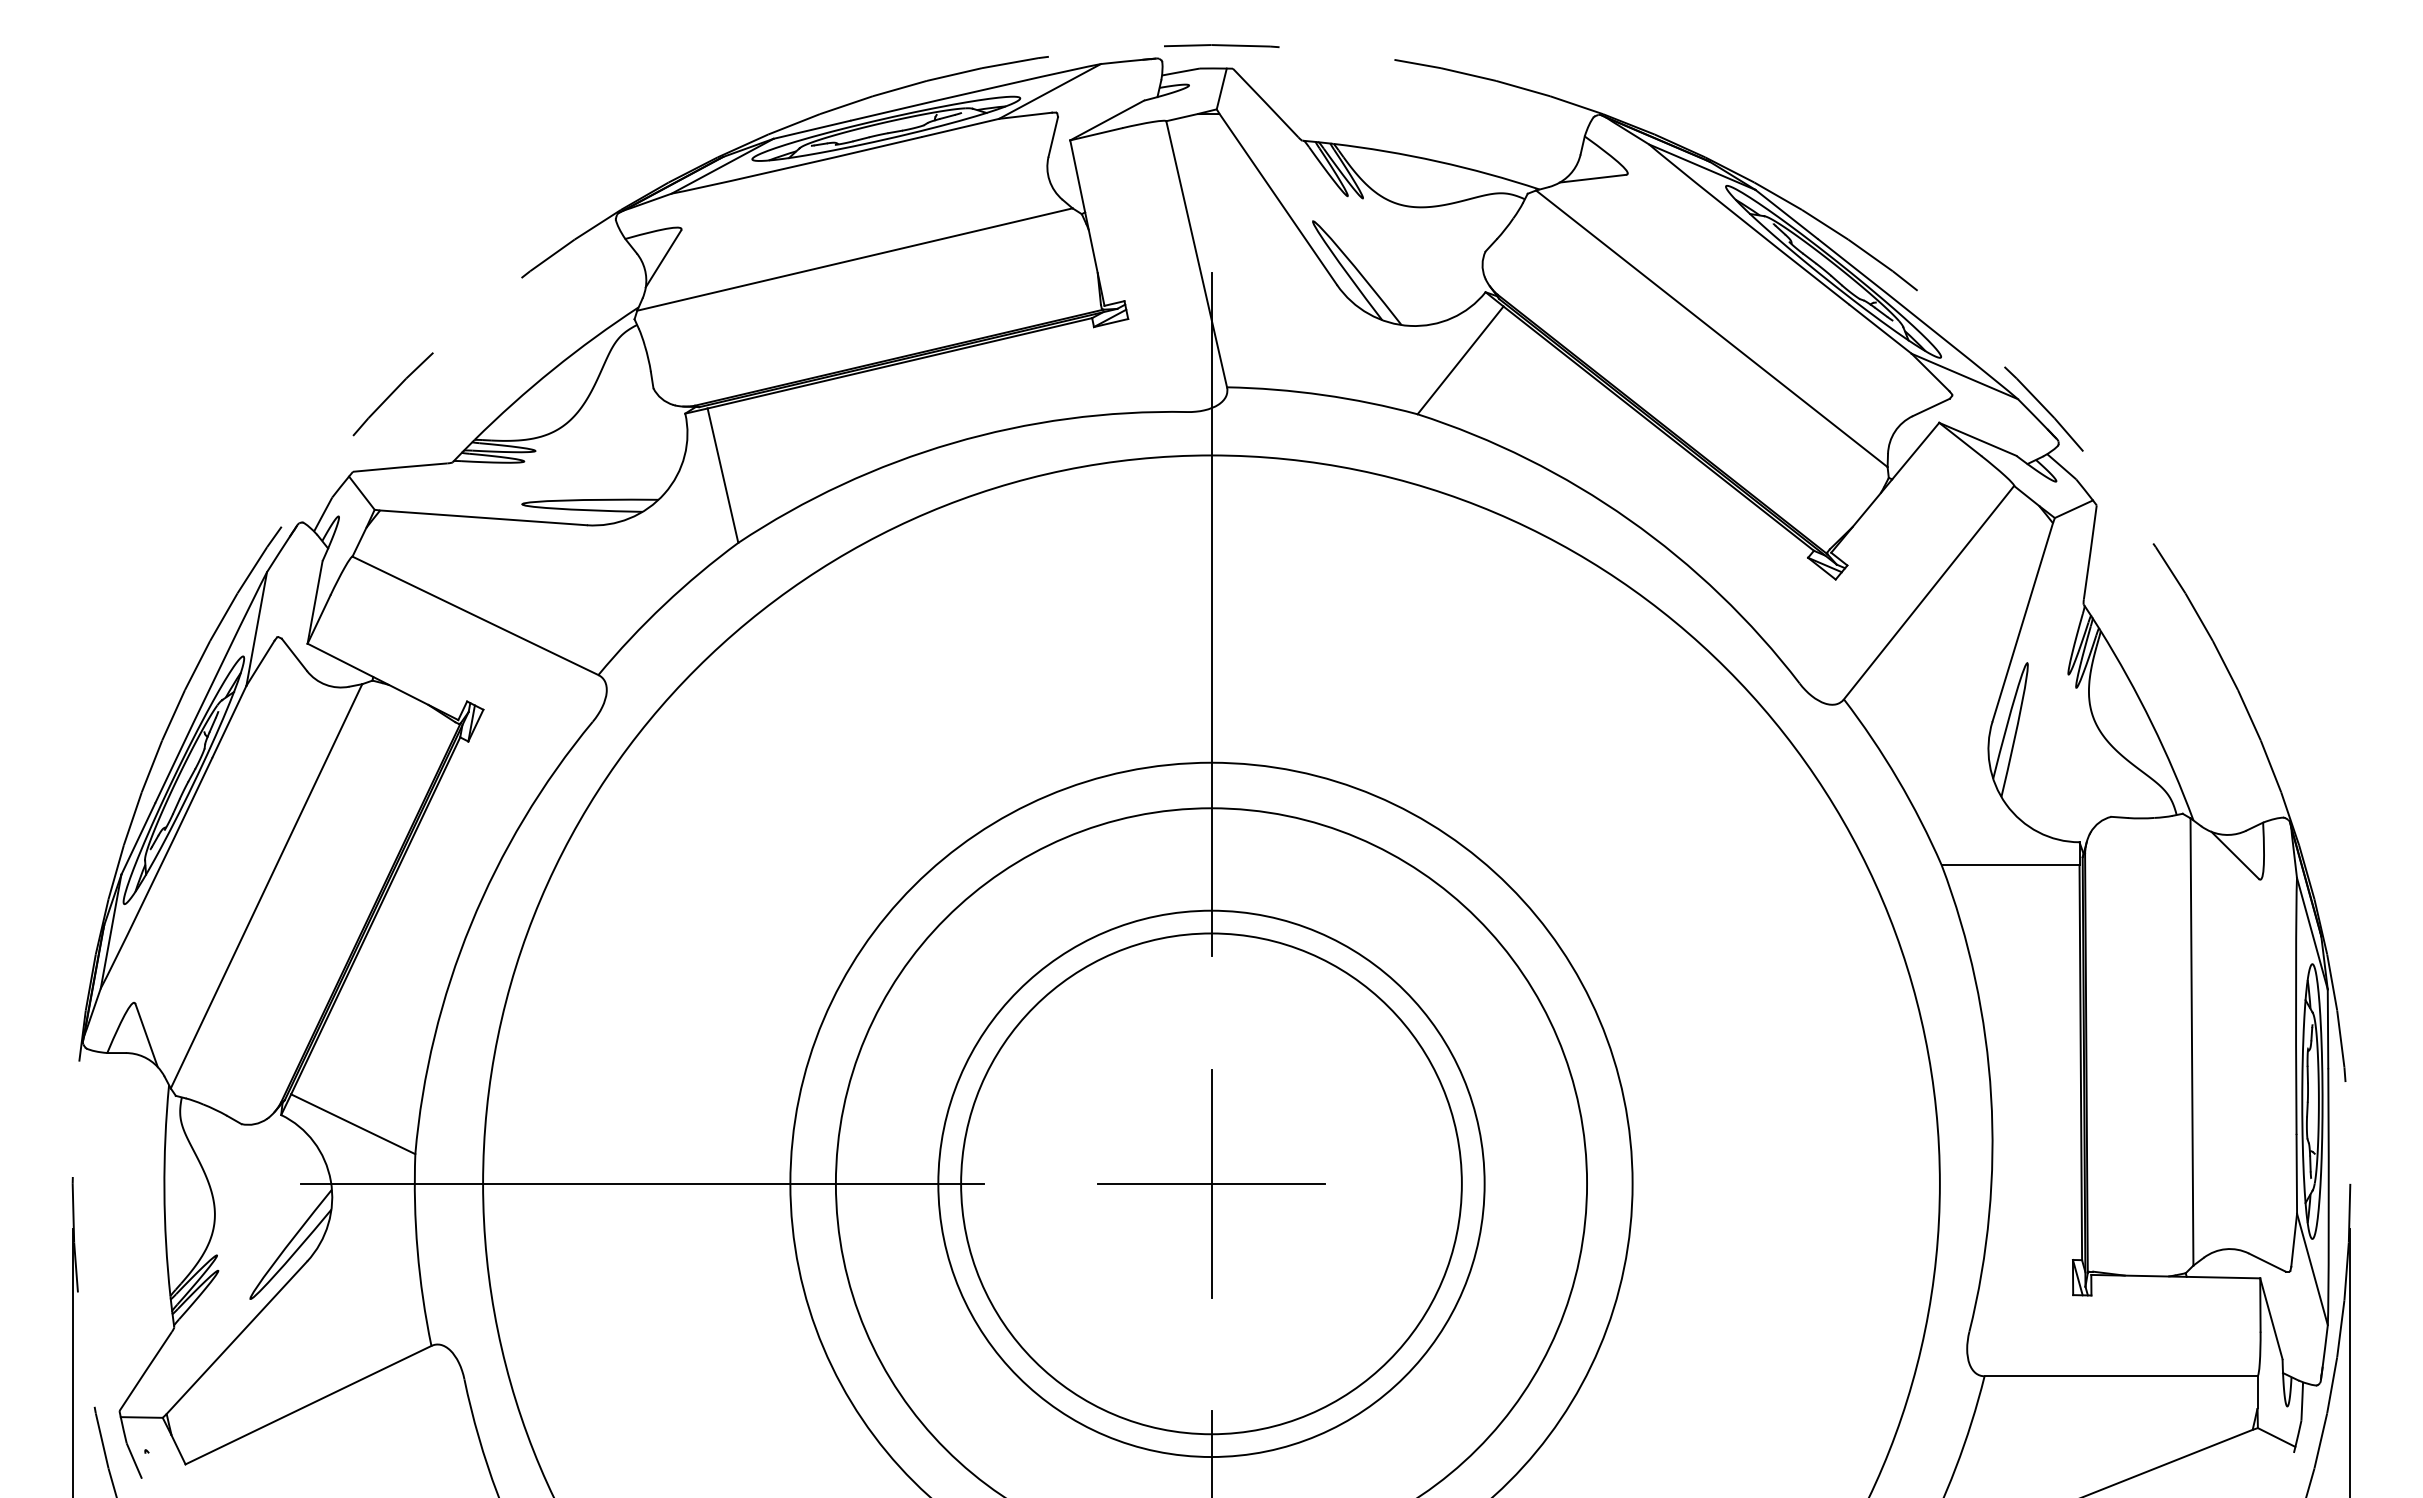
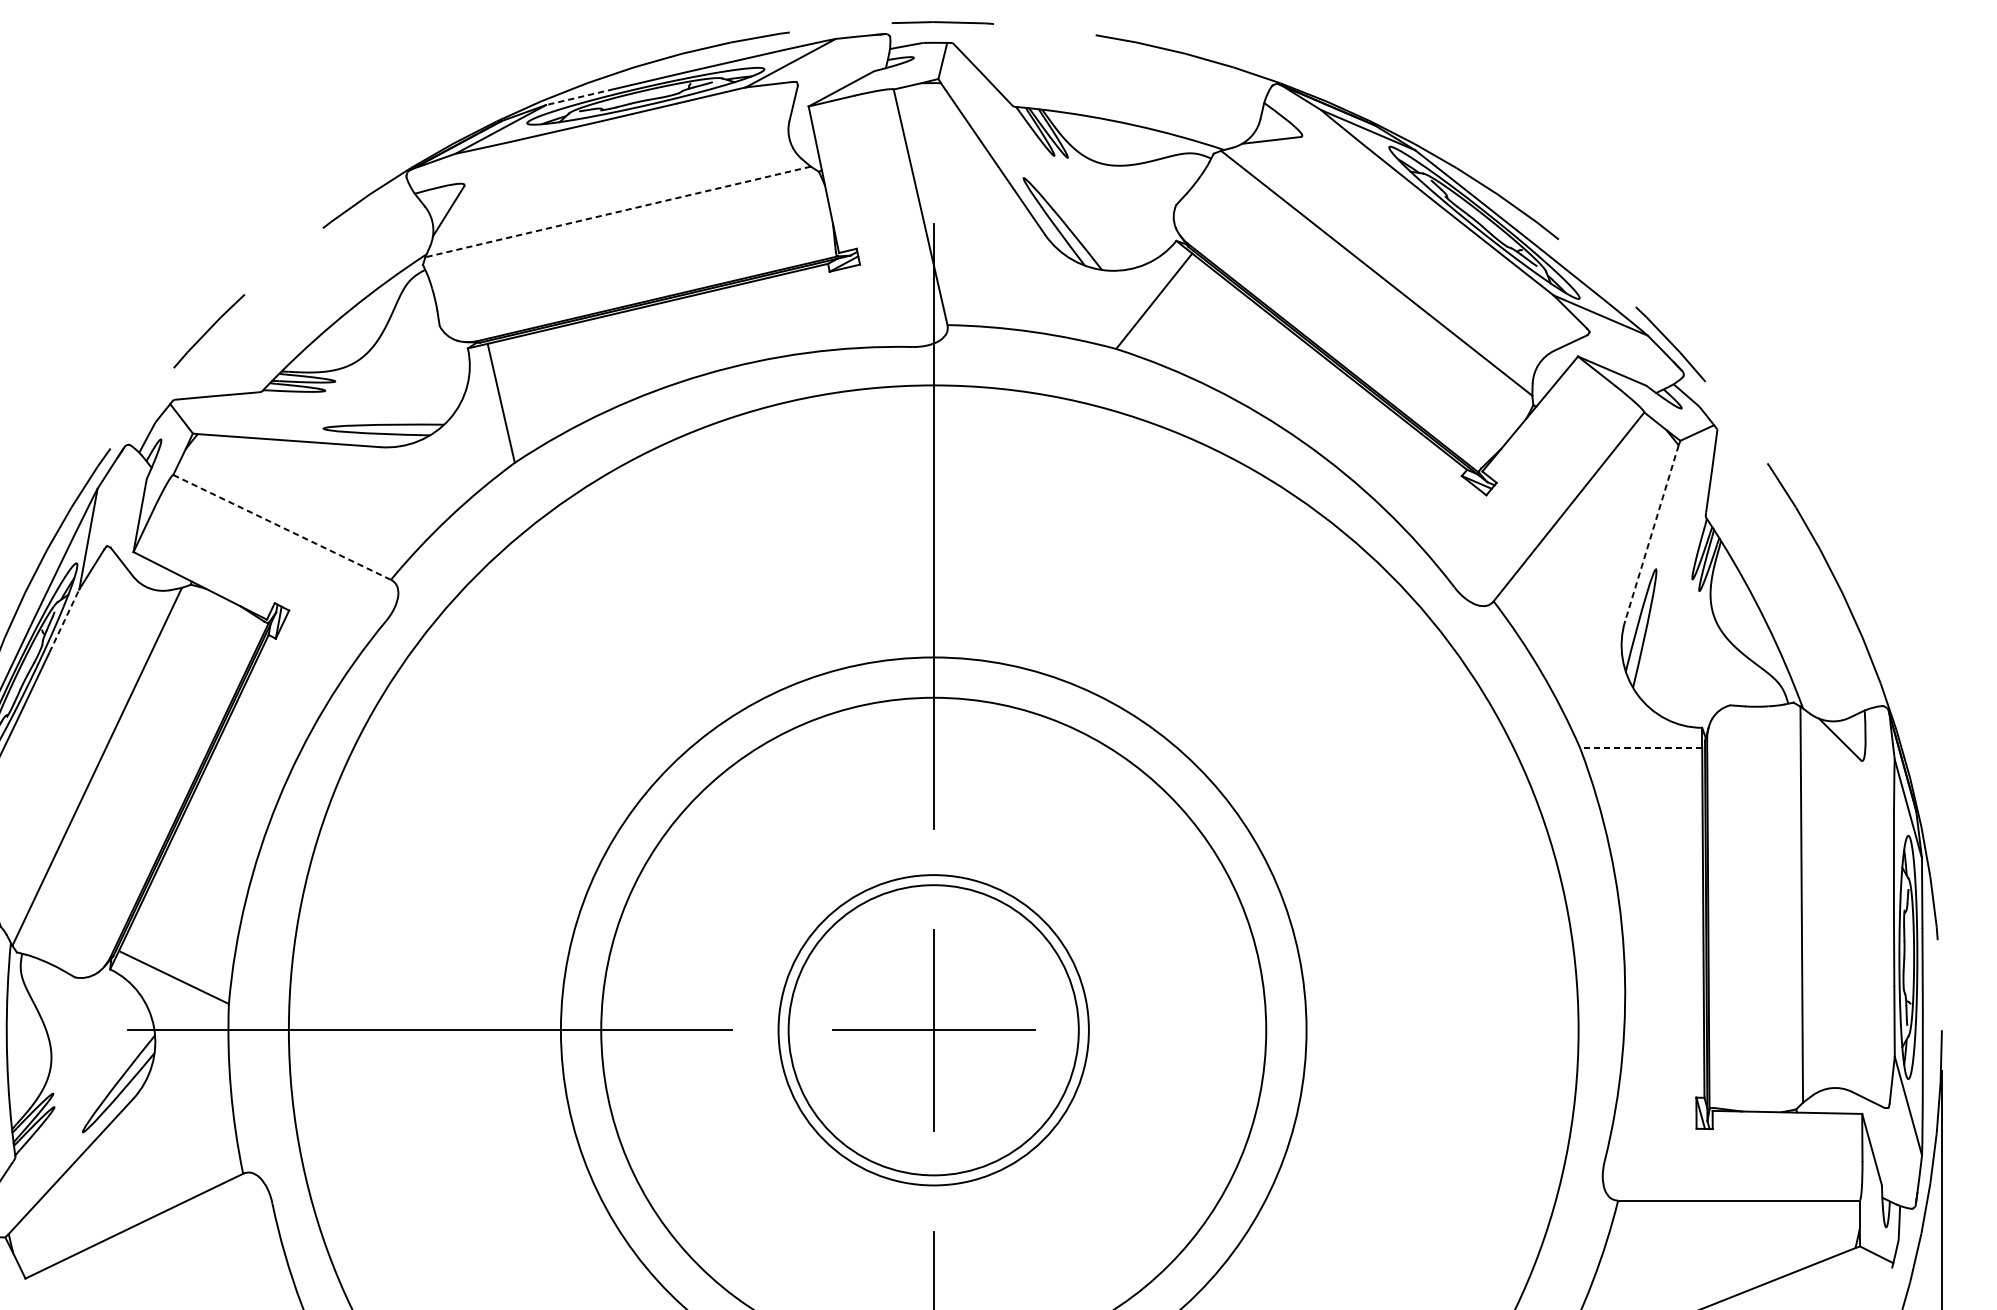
line: (811, 129) -> (579, 96), solid -> dashed
line: (854, 259) -> (617, 211), solid -> dashed
line: (475, 616) -> (282, 527), solid -> dashed
line: (2022, 622) -> (1651, 533), solid -> dashed
line: (229, 721) -> (64, 620), solid -> dashed
line: (2010, 865) -> (1641, 748), solid -> dashed
circle: (1211, 1183) -> (933, 1029), size x0.6
circle: (1211, 1183) -> (933, 1029), size x0.7

